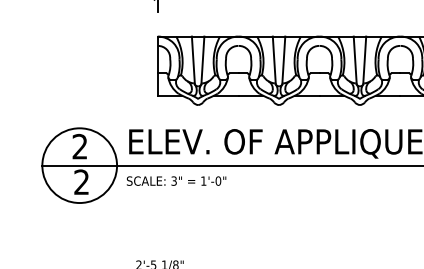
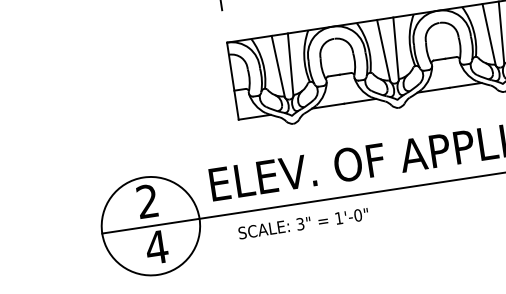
text: (176, 180) -> (303, 222), moved
text: (81, 181) -> (156, 246), 2 -> 4

